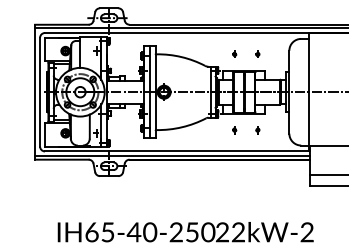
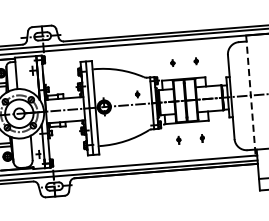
part: (197, 81) -> (137, 93), added
line: (308, 92) -> (250, 95), solid -> dashed

